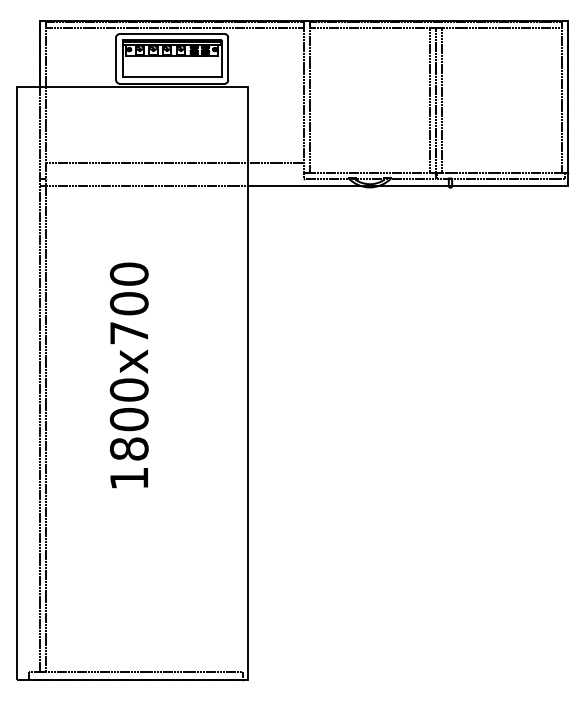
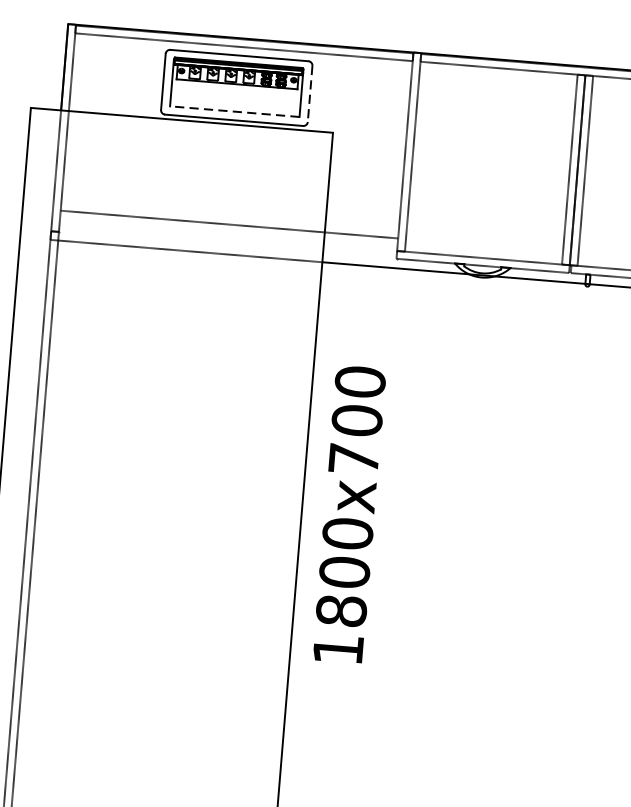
line: (228, 59) -> (310, 94), solid -> dashed
line: (171, 77) -> (233, 112), solid -> dashed
text: (128, 375) -> (348, 514), moved

